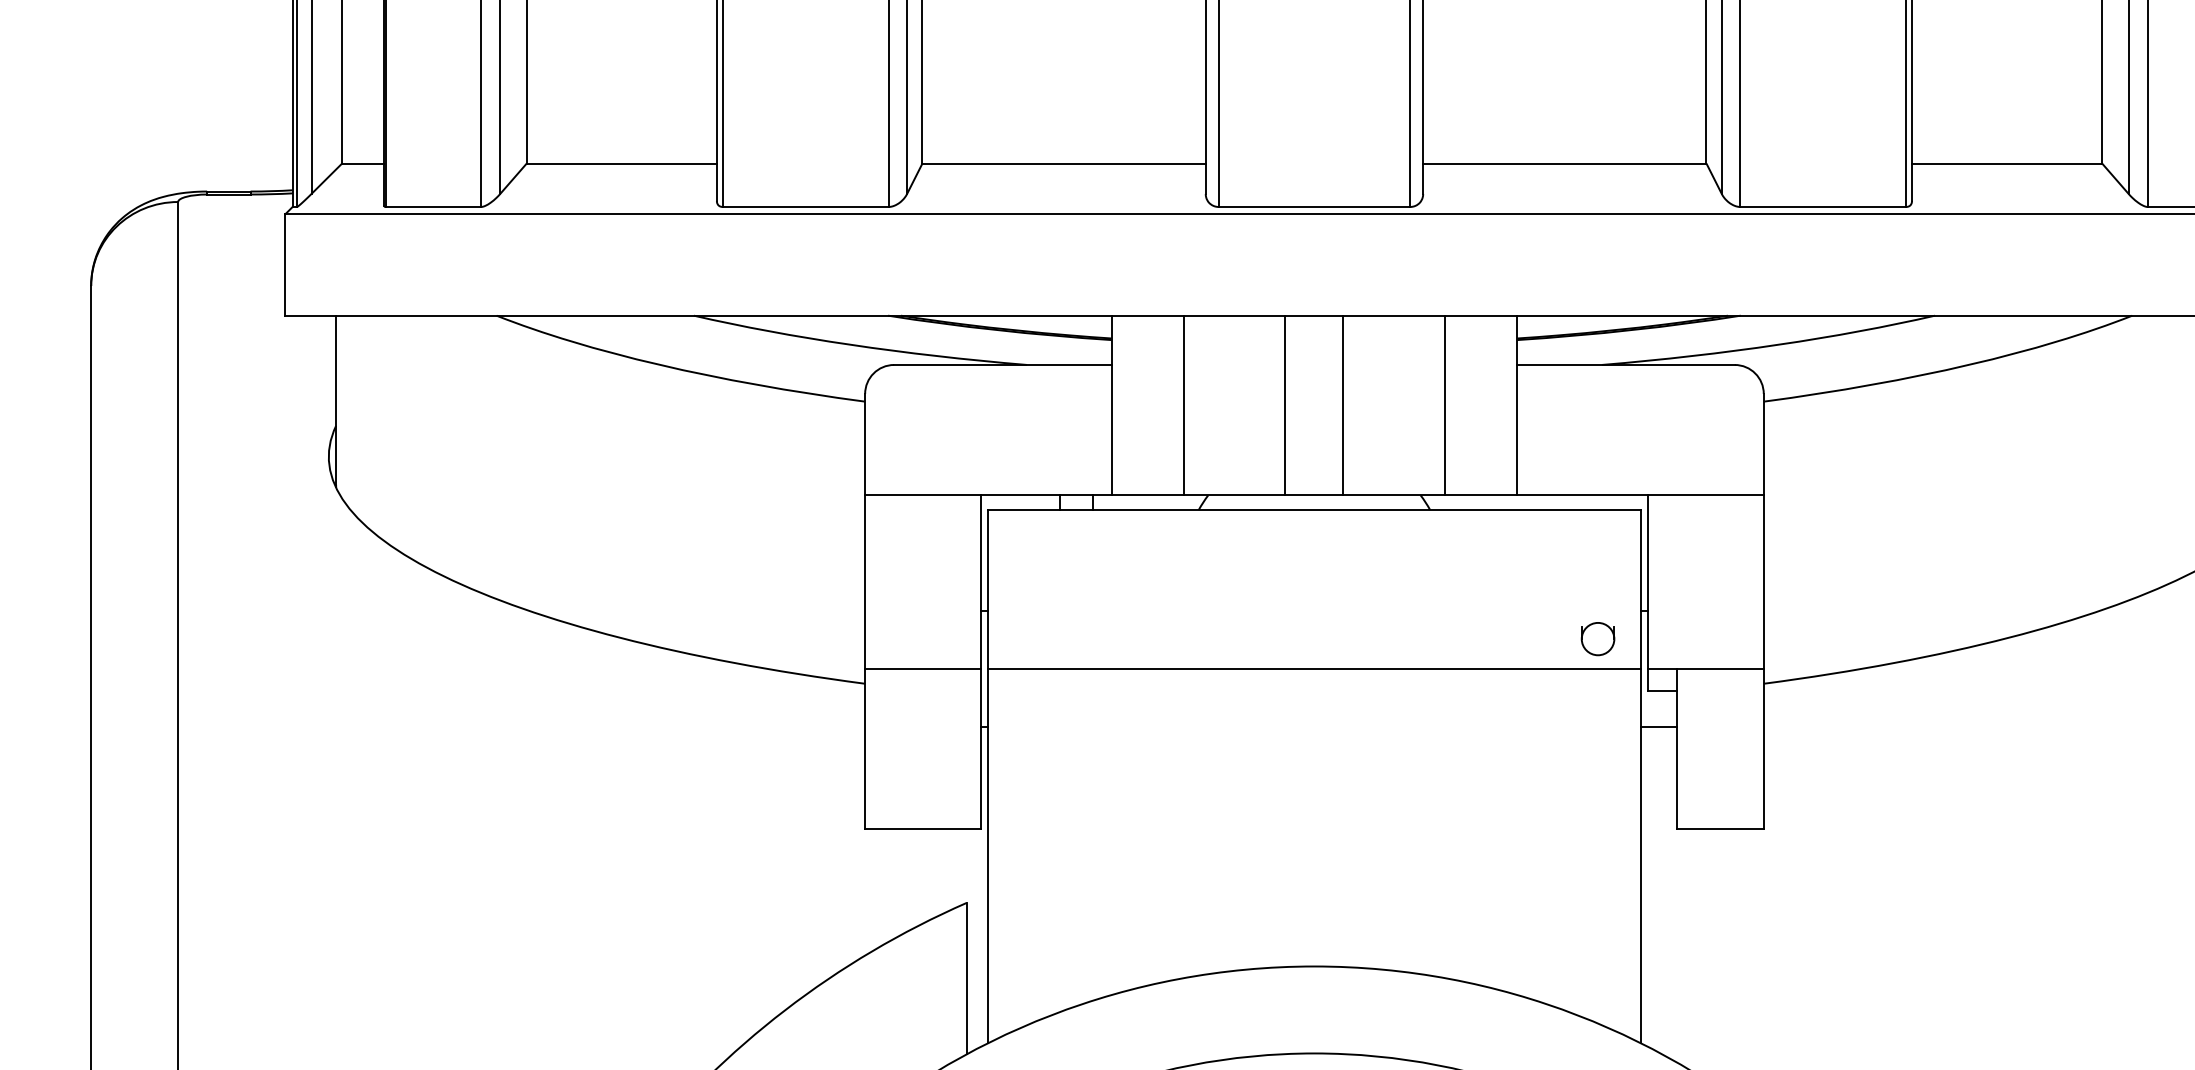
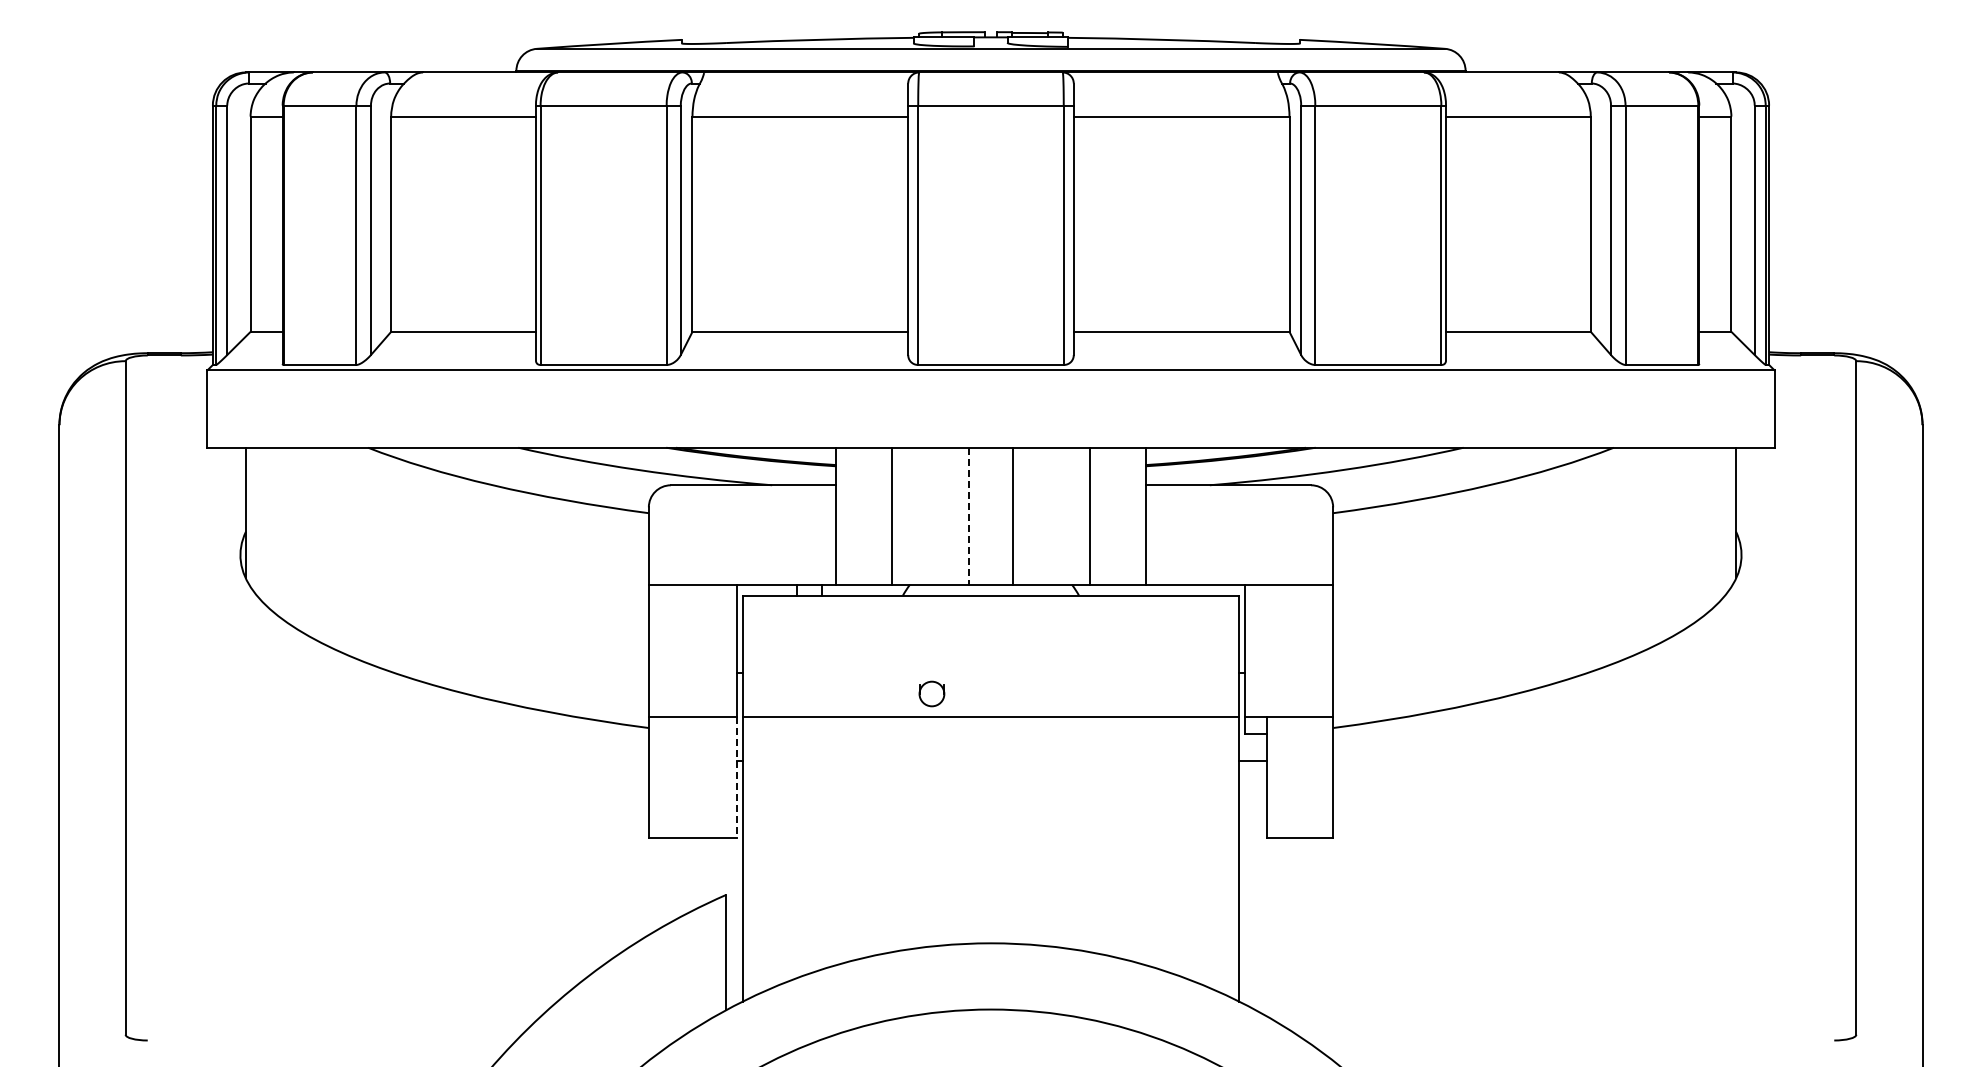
line: (1284, 405) -> (968, 516), solid -> dashed
part: (1597, 638) -> (931, 693), moved
line: (981, 748) -> (737, 777), solid -> dashed

